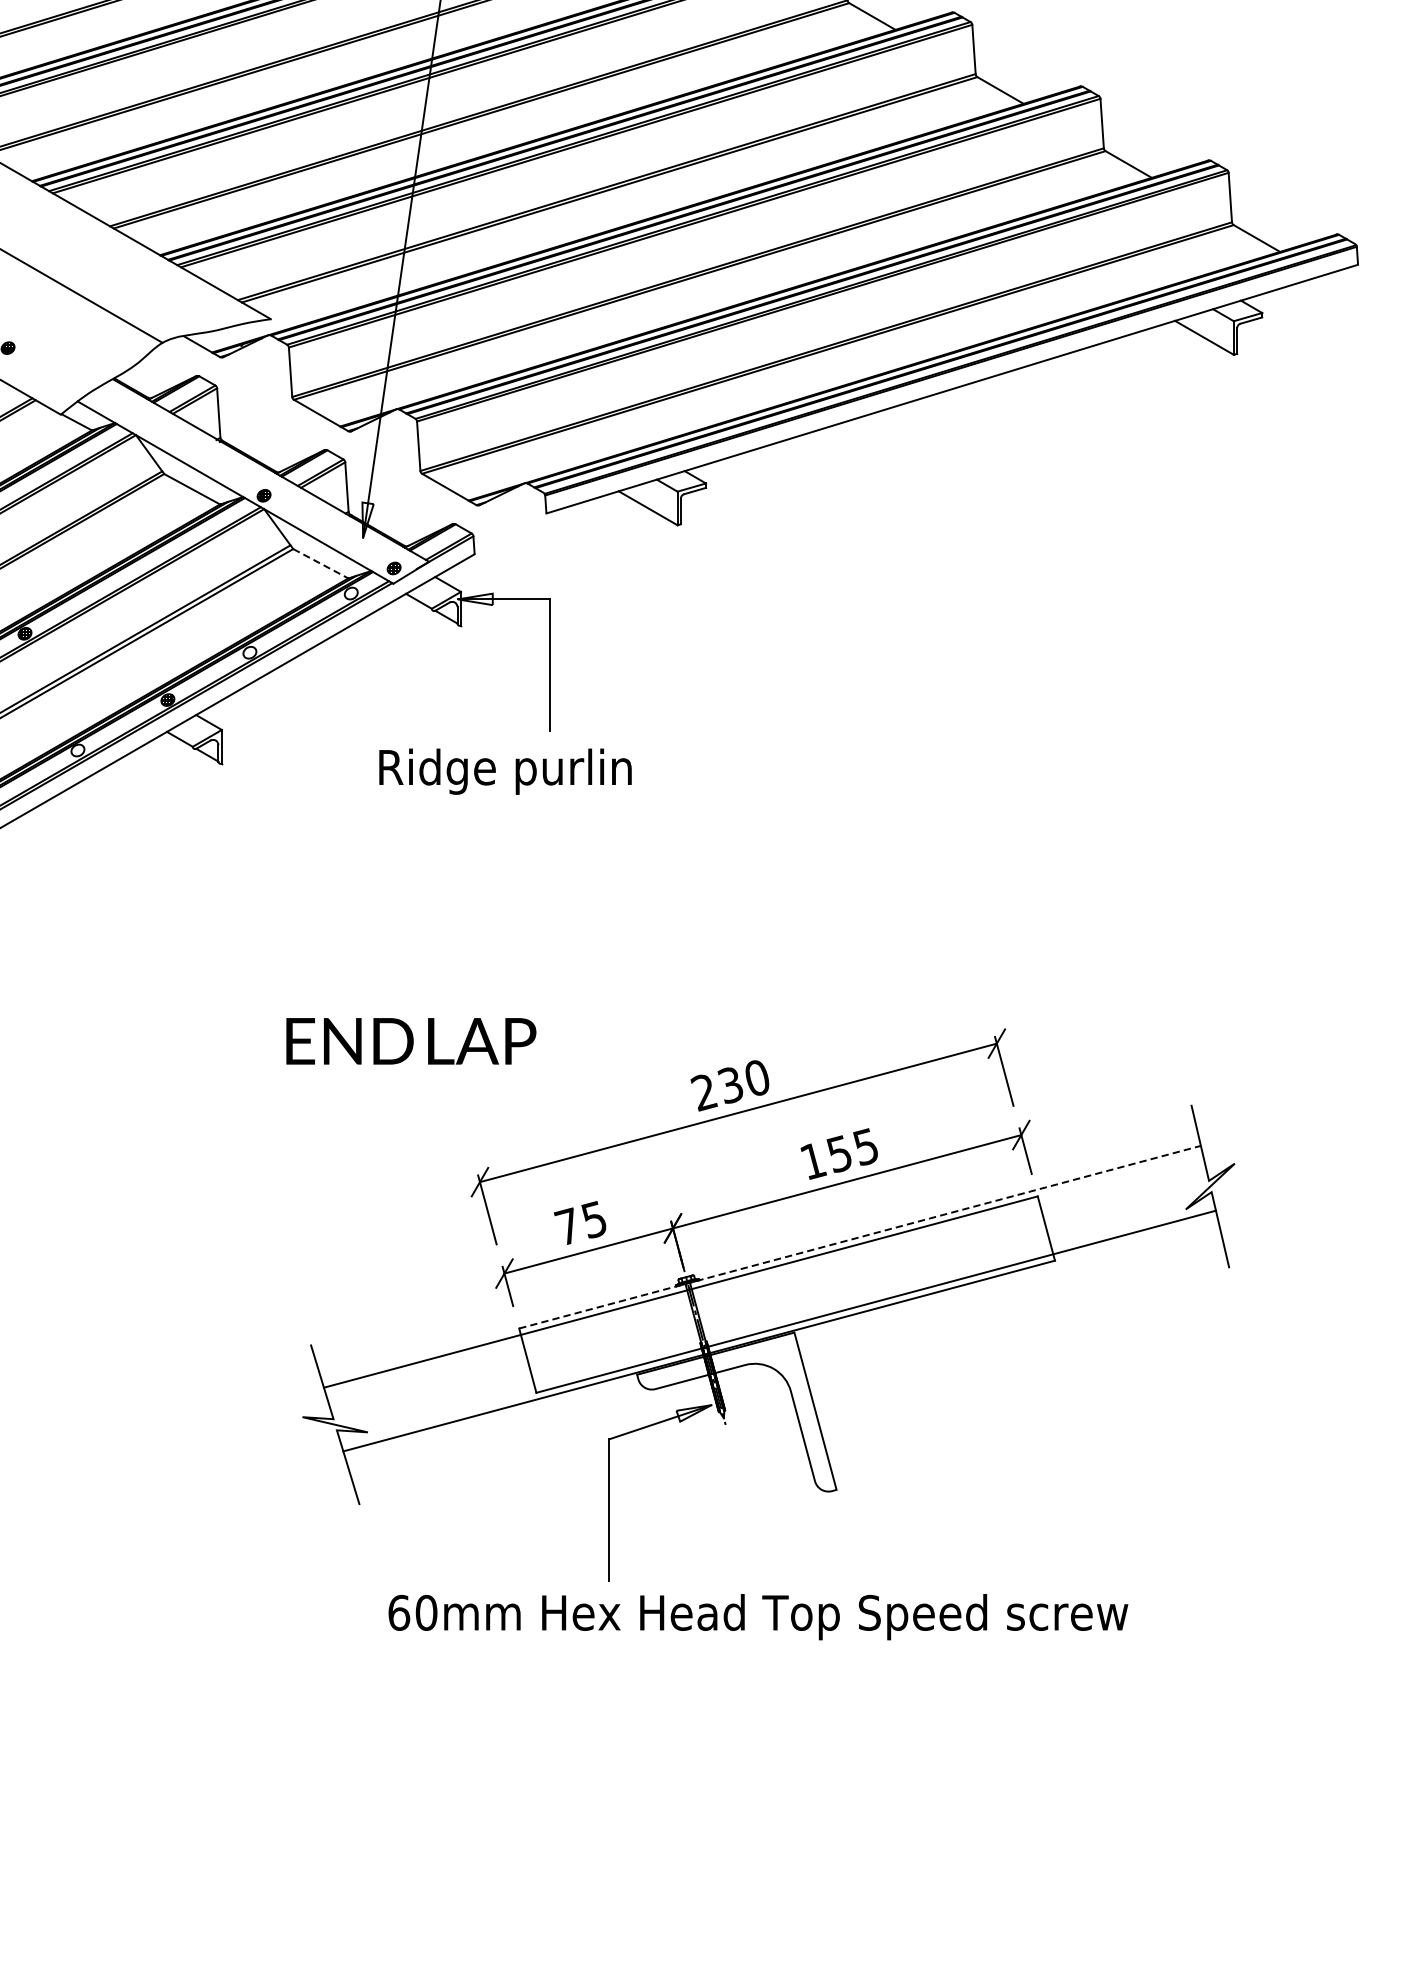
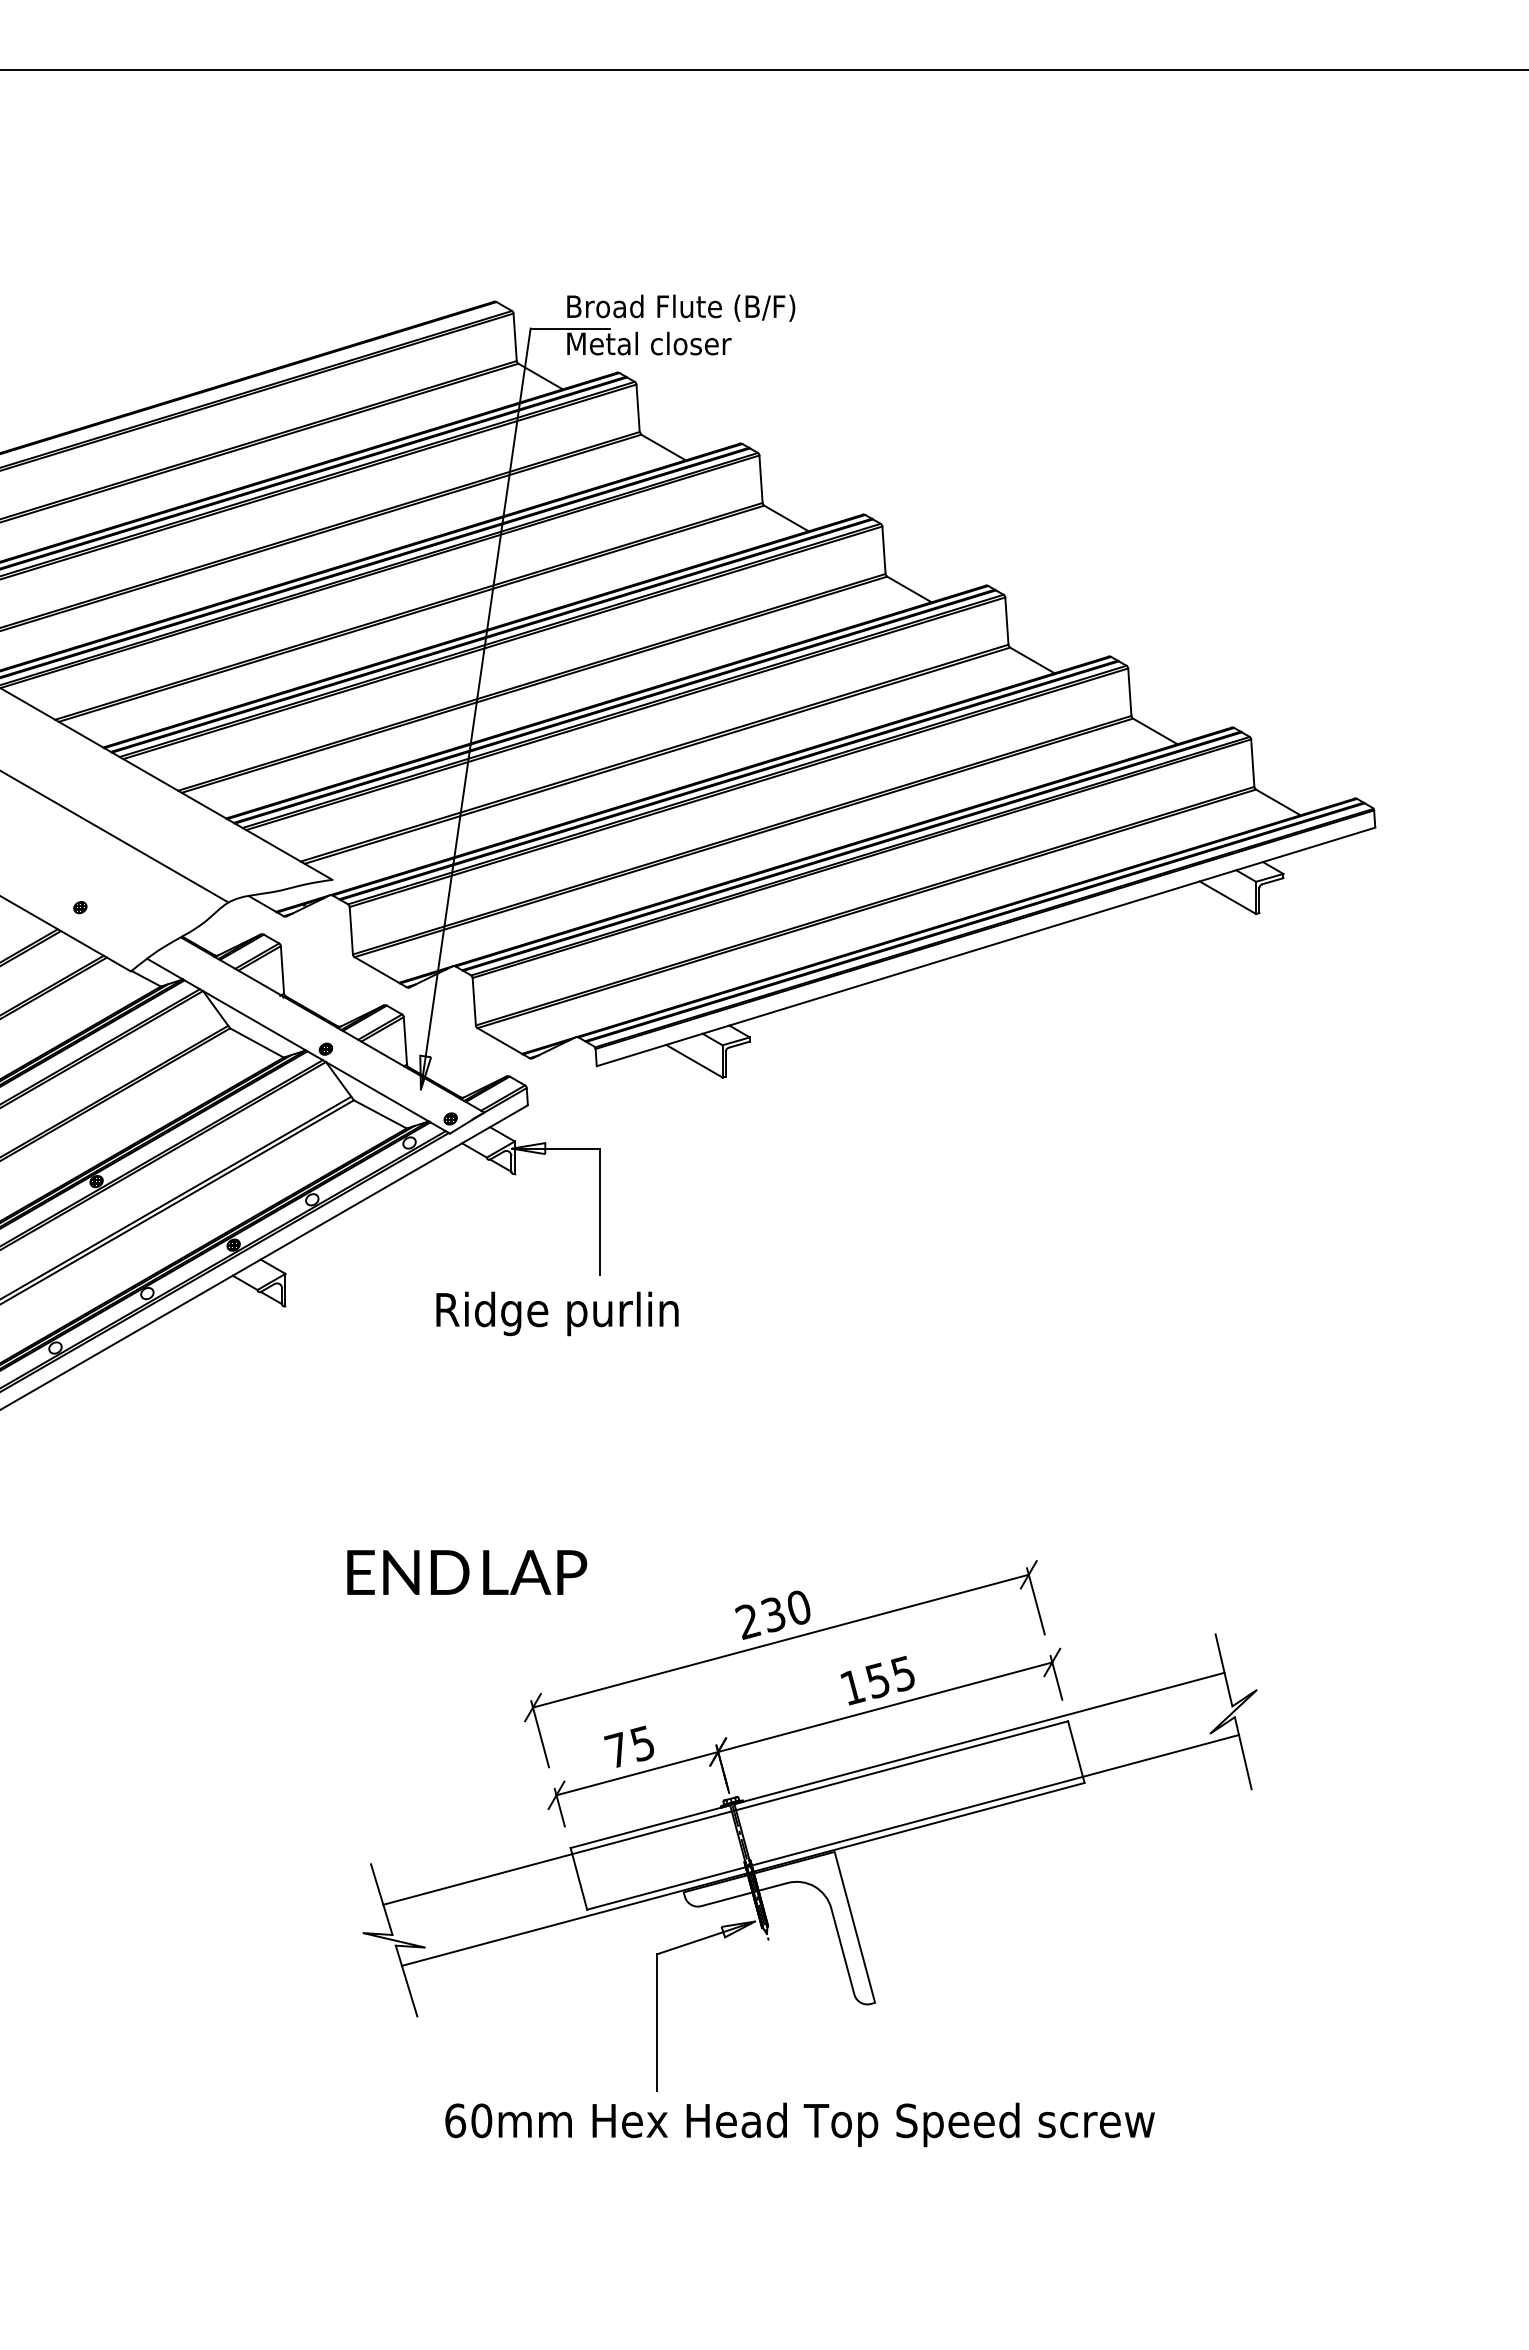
line: (320, 563) -> (380, 1114), dashed -> solid
line: (860, 1237) -> (898, 1760), dashed -> solid

